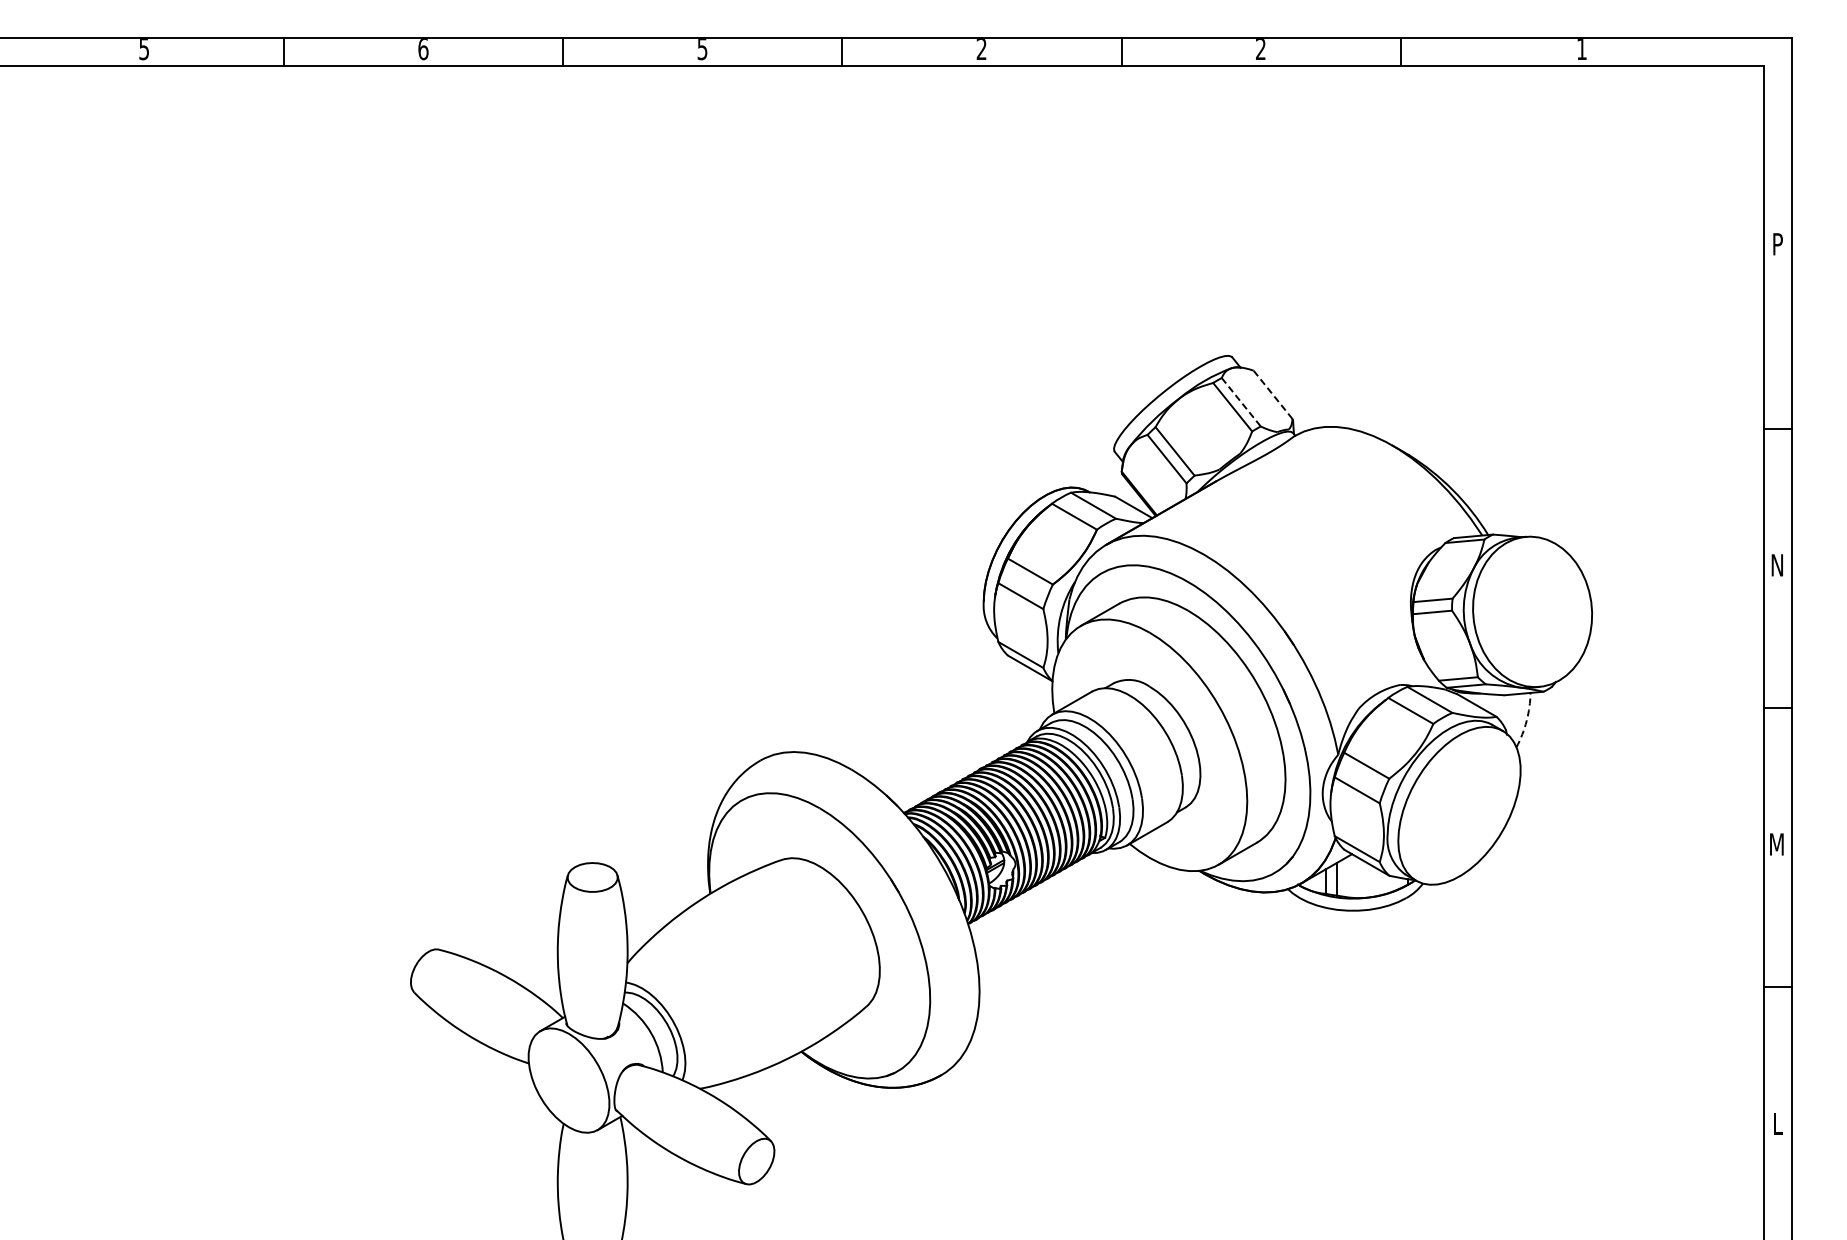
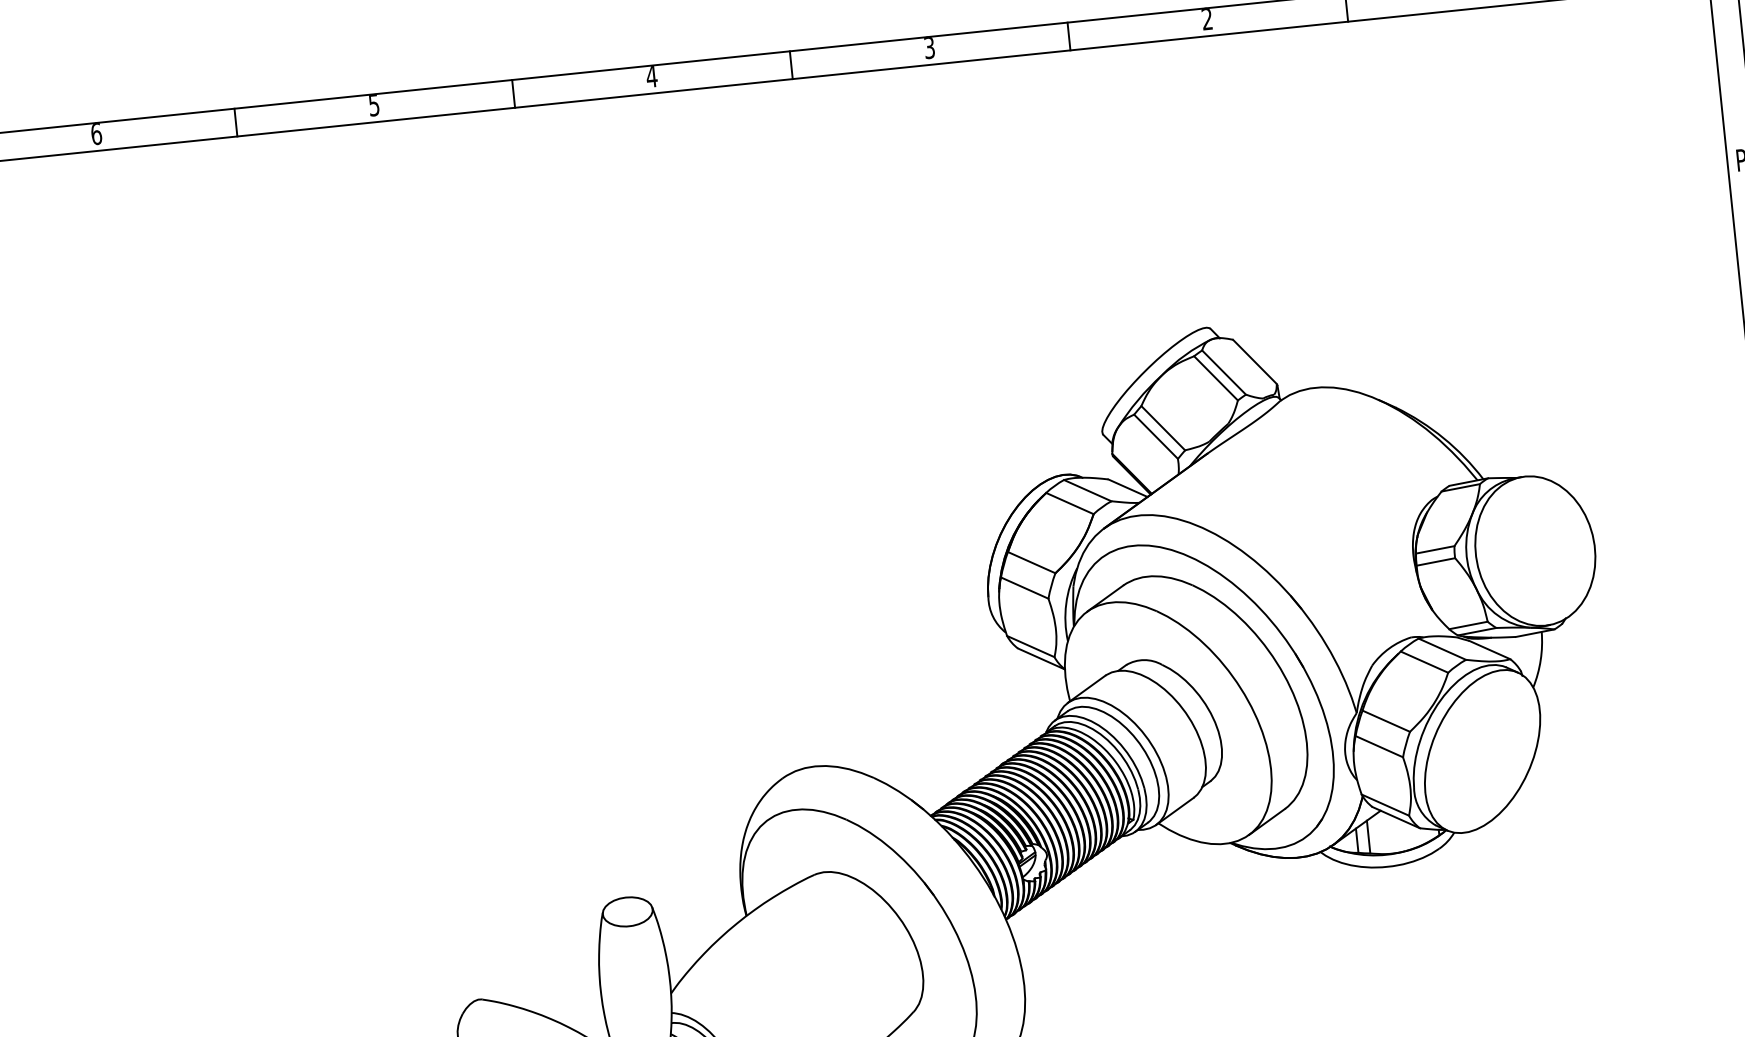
text: (144, 49) -> (96, 134), 5 -> 6
text: (423, 49) -> (374, 105), 6 -> 5
text: (702, 49) -> (651, 77), 5 -> 4
text: (981, 49) -> (929, 48), 2 -> 3
line: (1272, 394) -> (1254, 361), dashed -> solid
line: (1241, 402) -> (1224, 372), dashed -> solid
arc: (1526, 720) -> (1540, 659), dashed -> solid

